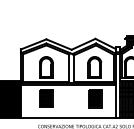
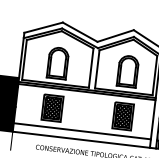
line: (67, 112) -> (80, 131), added

